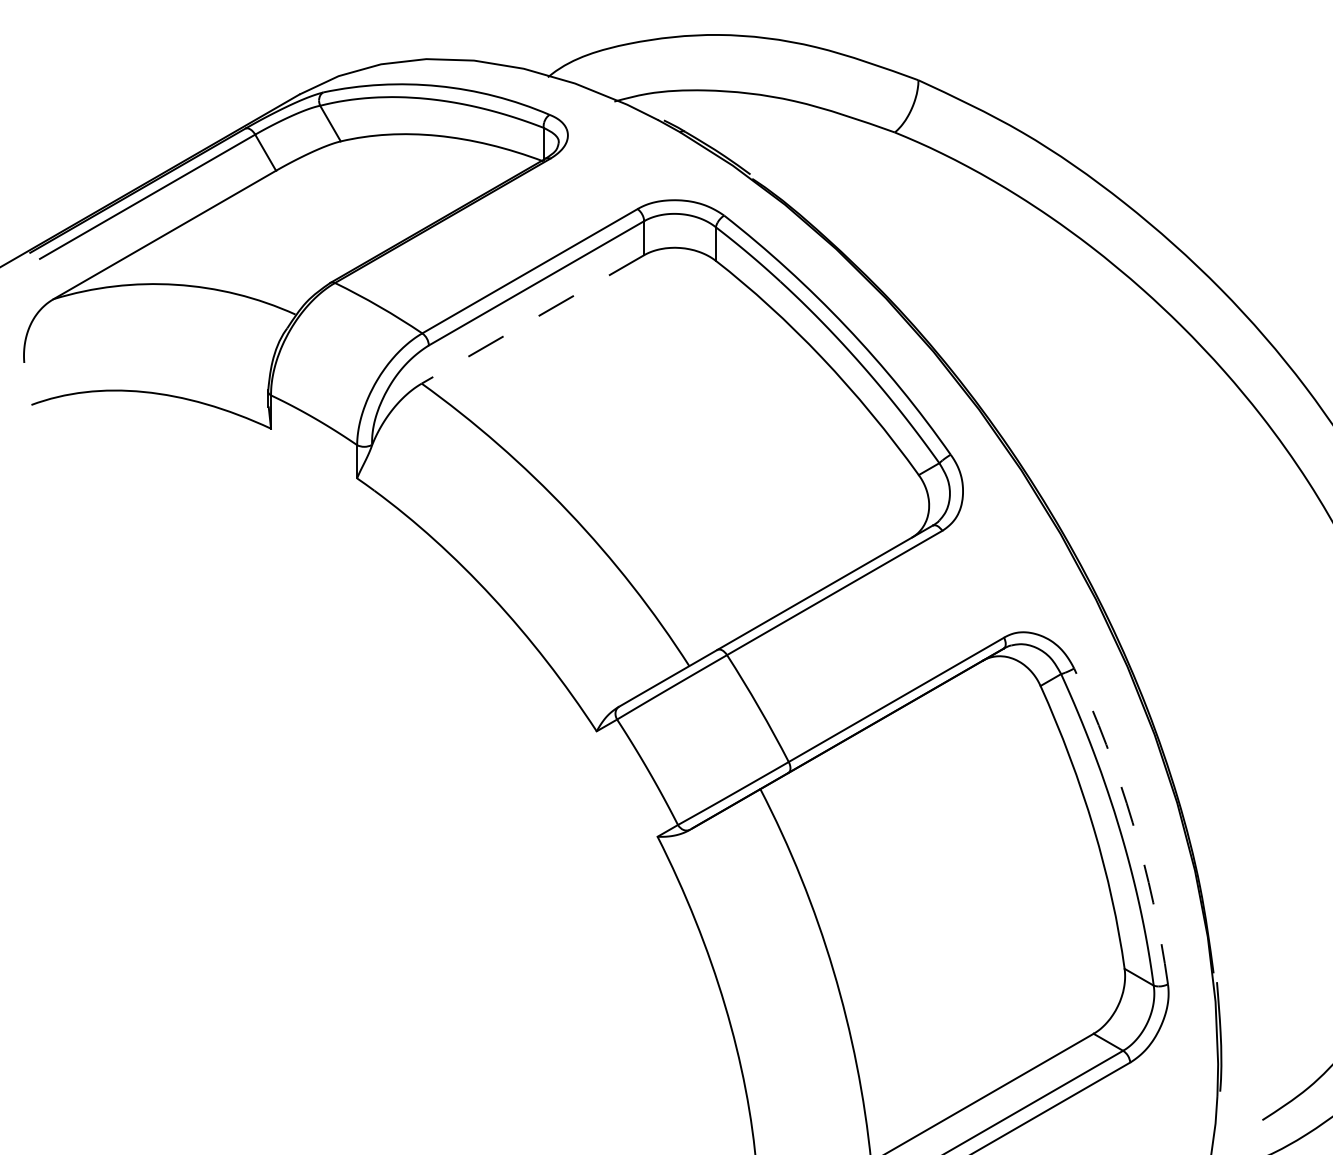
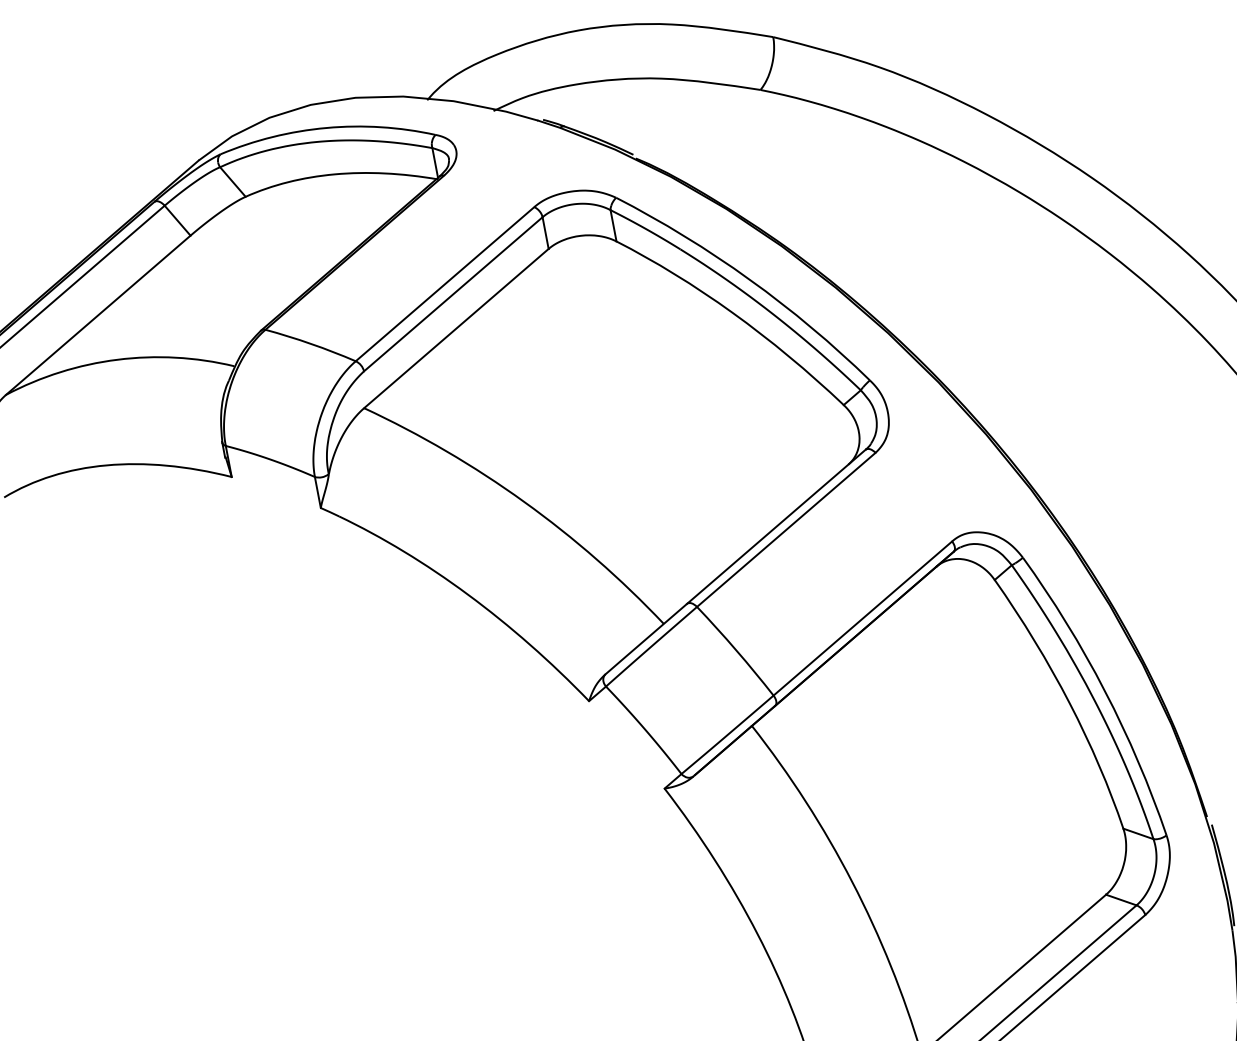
line: (532, 319) -> (456, 328), dashed -> solid
arc: (1132, 822) -> (1104, 690), dashed -> solid

